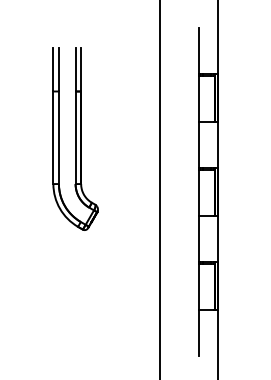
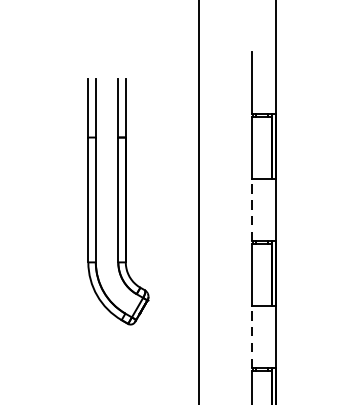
part: (75, 138) -> (118, 200), moved
line: (199, 144) -> (251, 209), solid -> dashed
line: (199, 238) -> (251, 335), solid -> dashed

